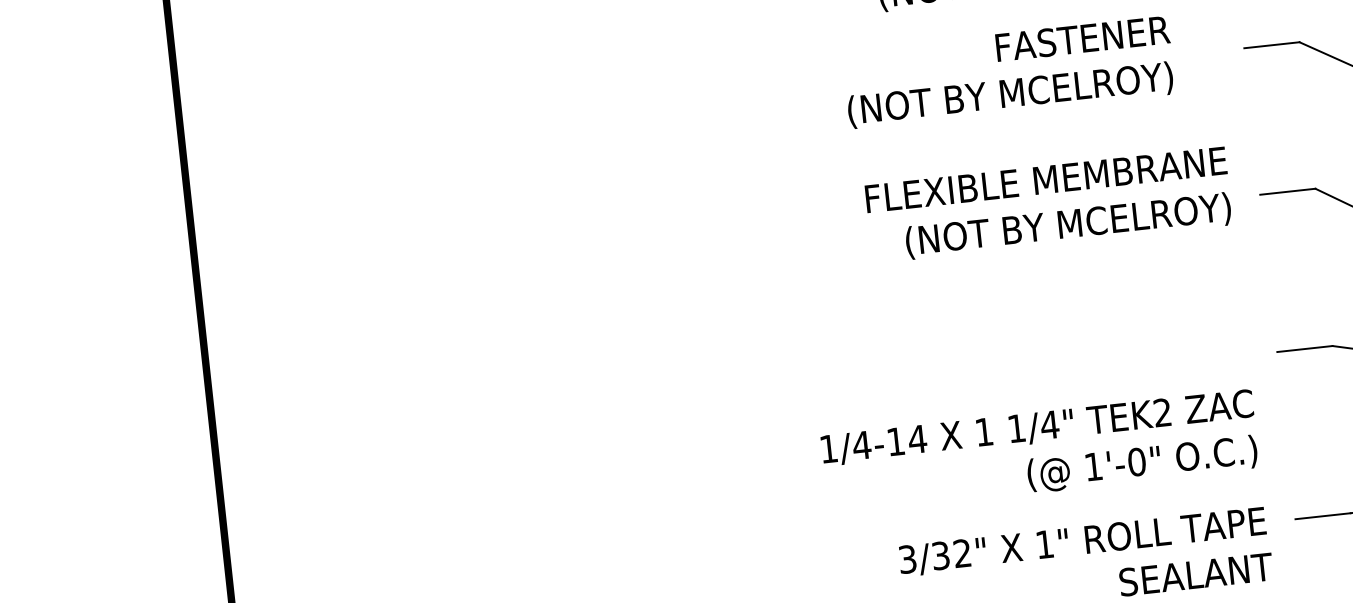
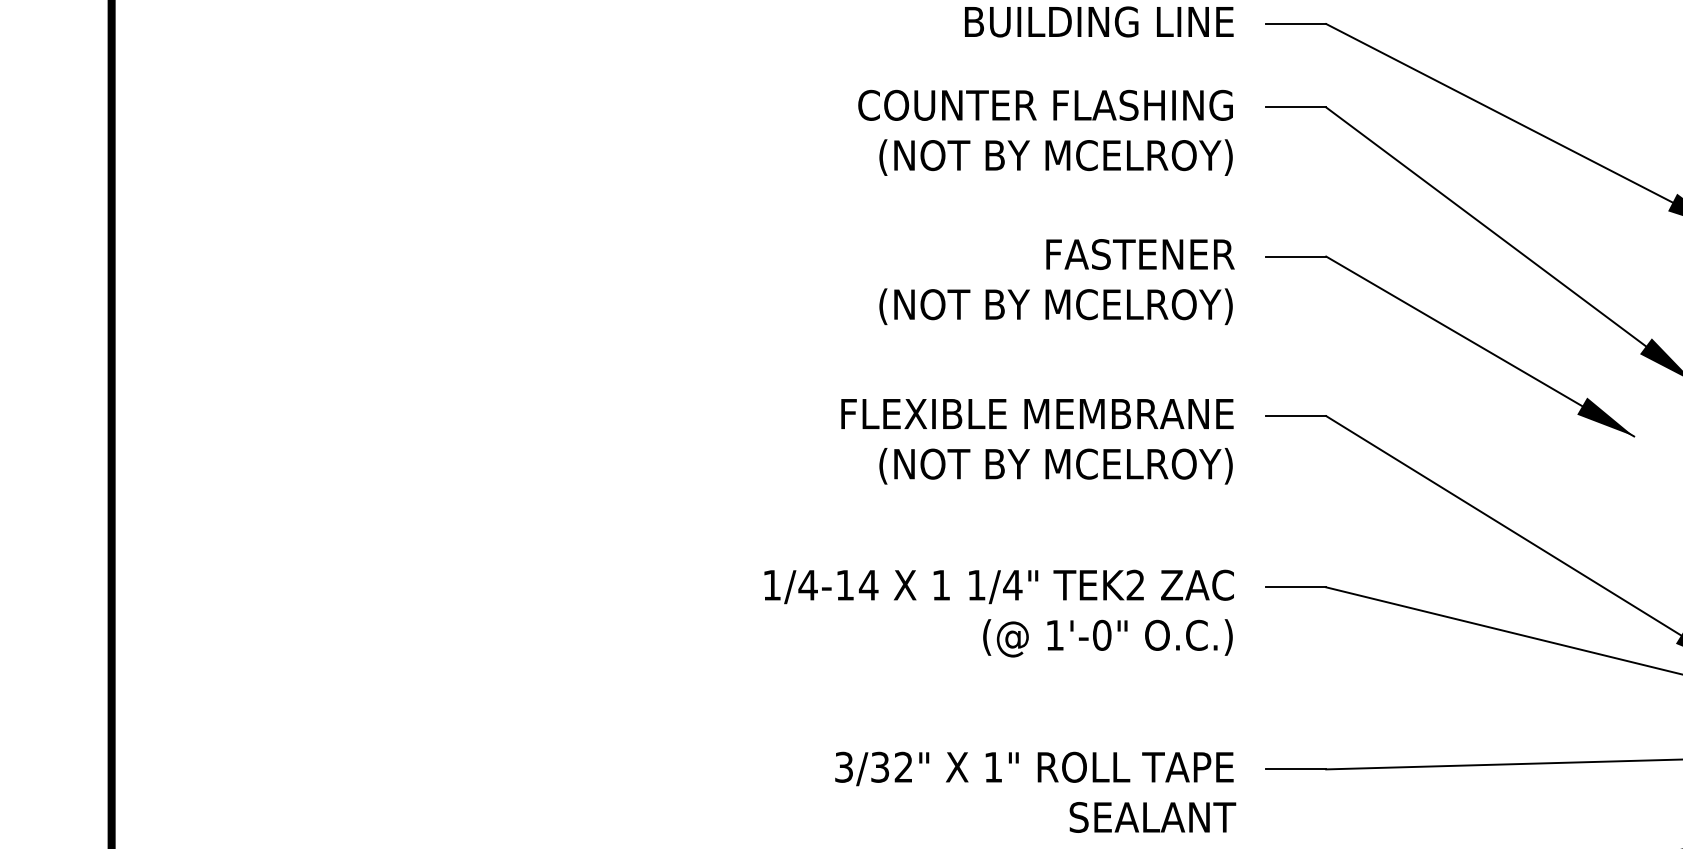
text: (1008, 71) -> (1056, 281), moved
text: (1048, 205) -> (1037, 441), moved
text: (1039, 452) -> (998, 613), moved

